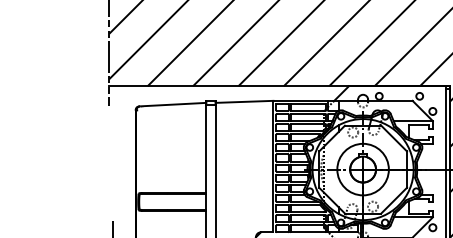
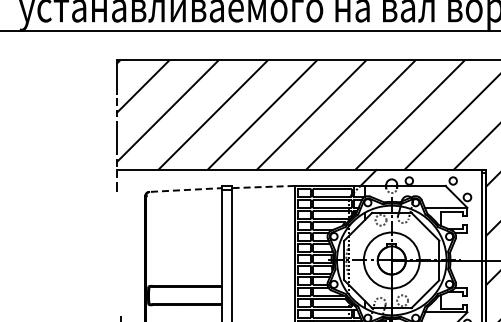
line: (243, 102) -> (262, 187), solid -> dashed
line: (173, 104) -> (186, 189), solid -> dashed

